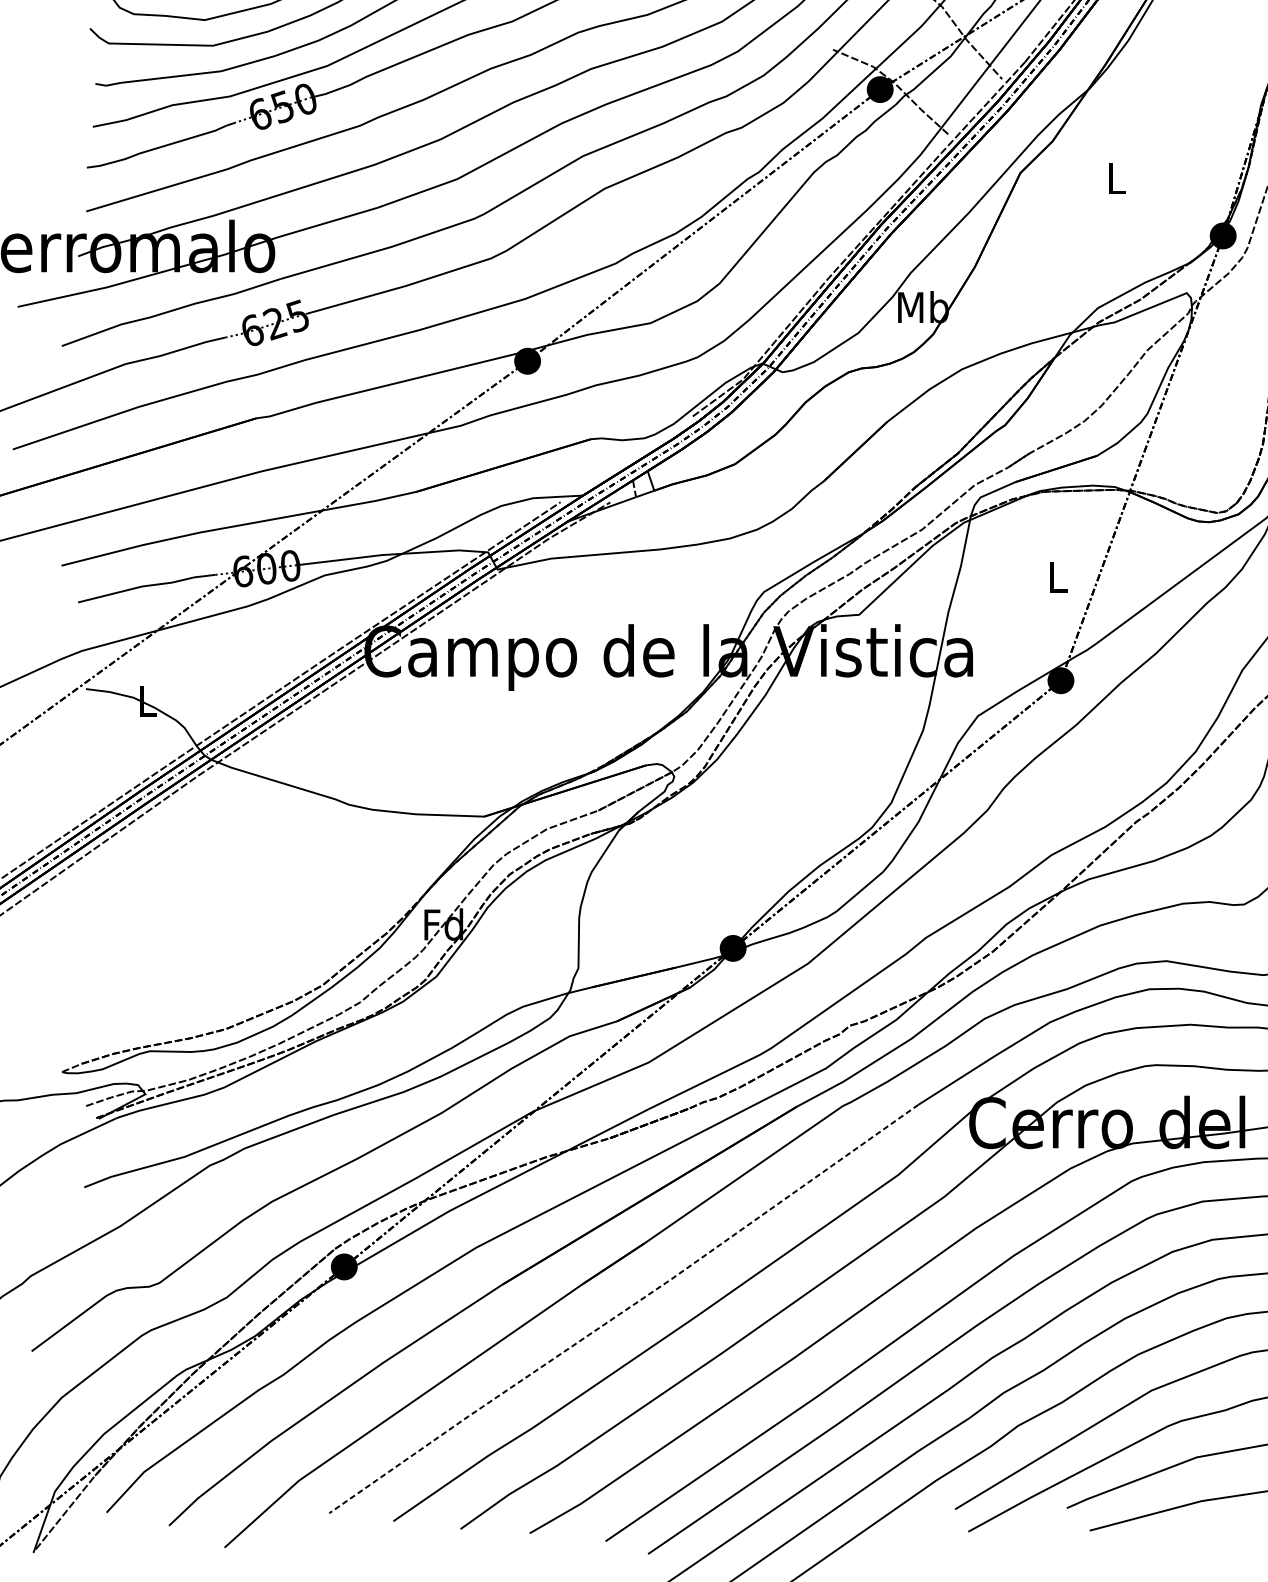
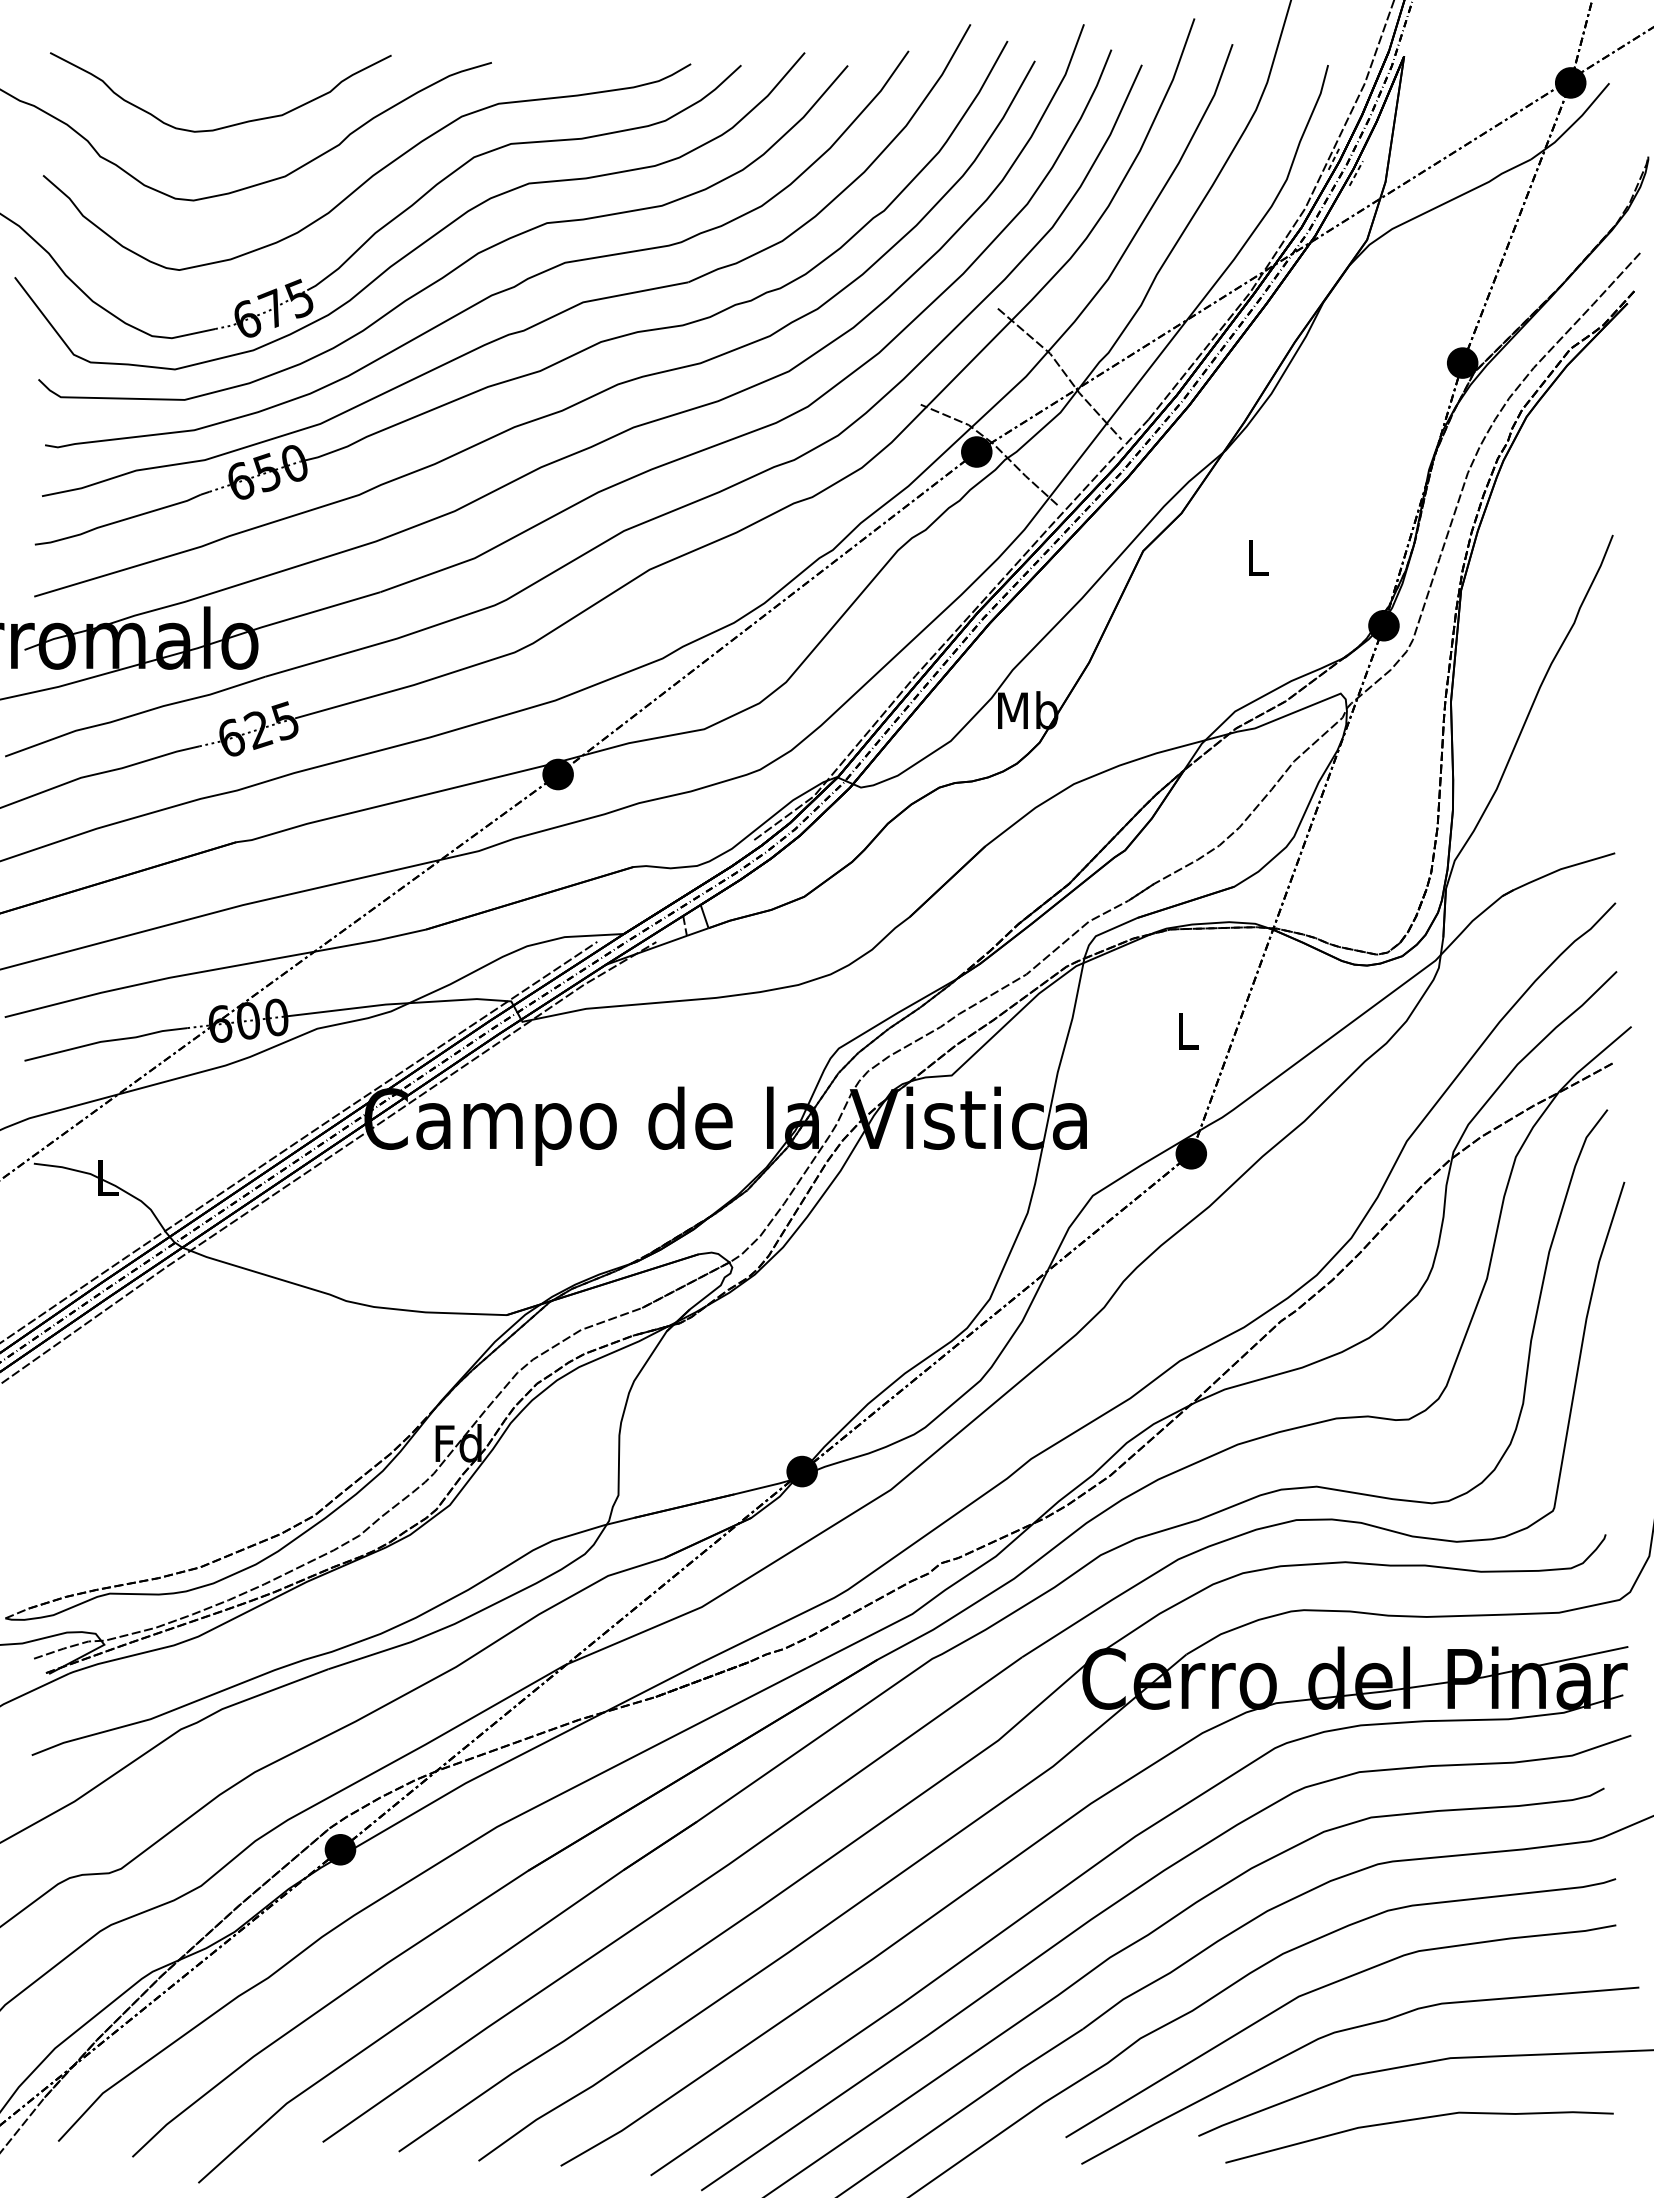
line: (623, 1311) -> (672, 1902), dashed -> solid

